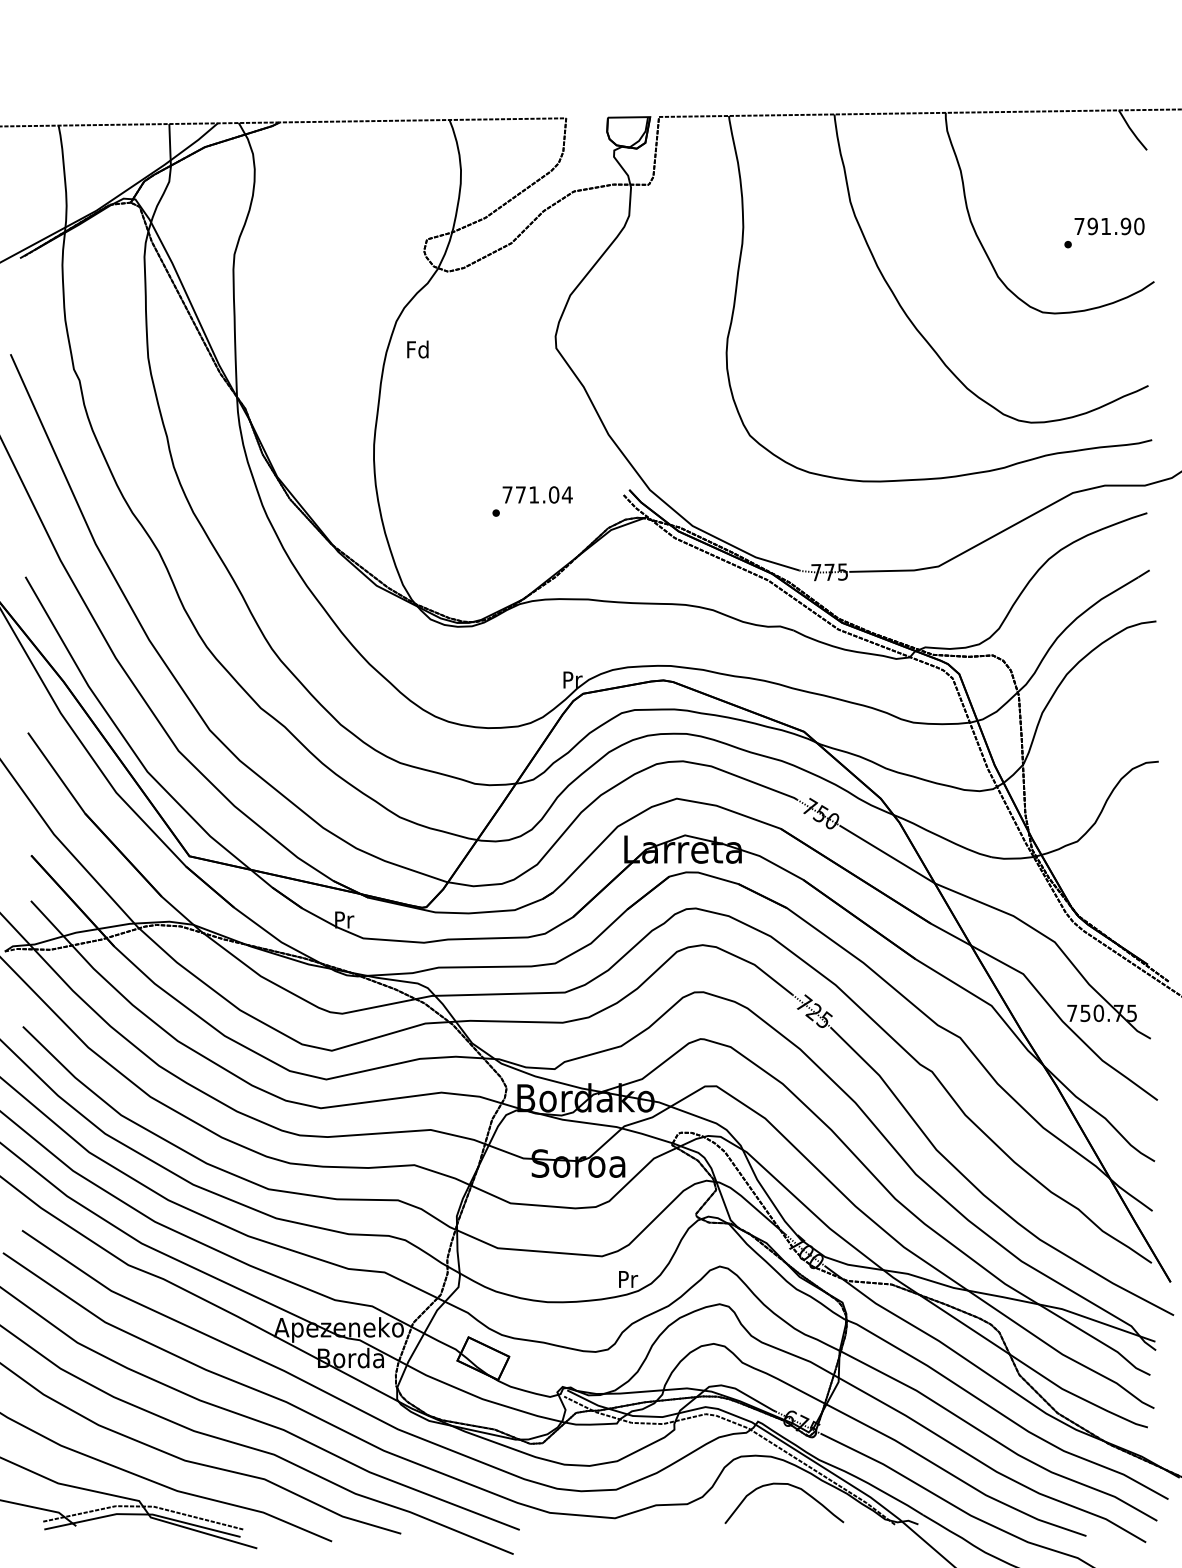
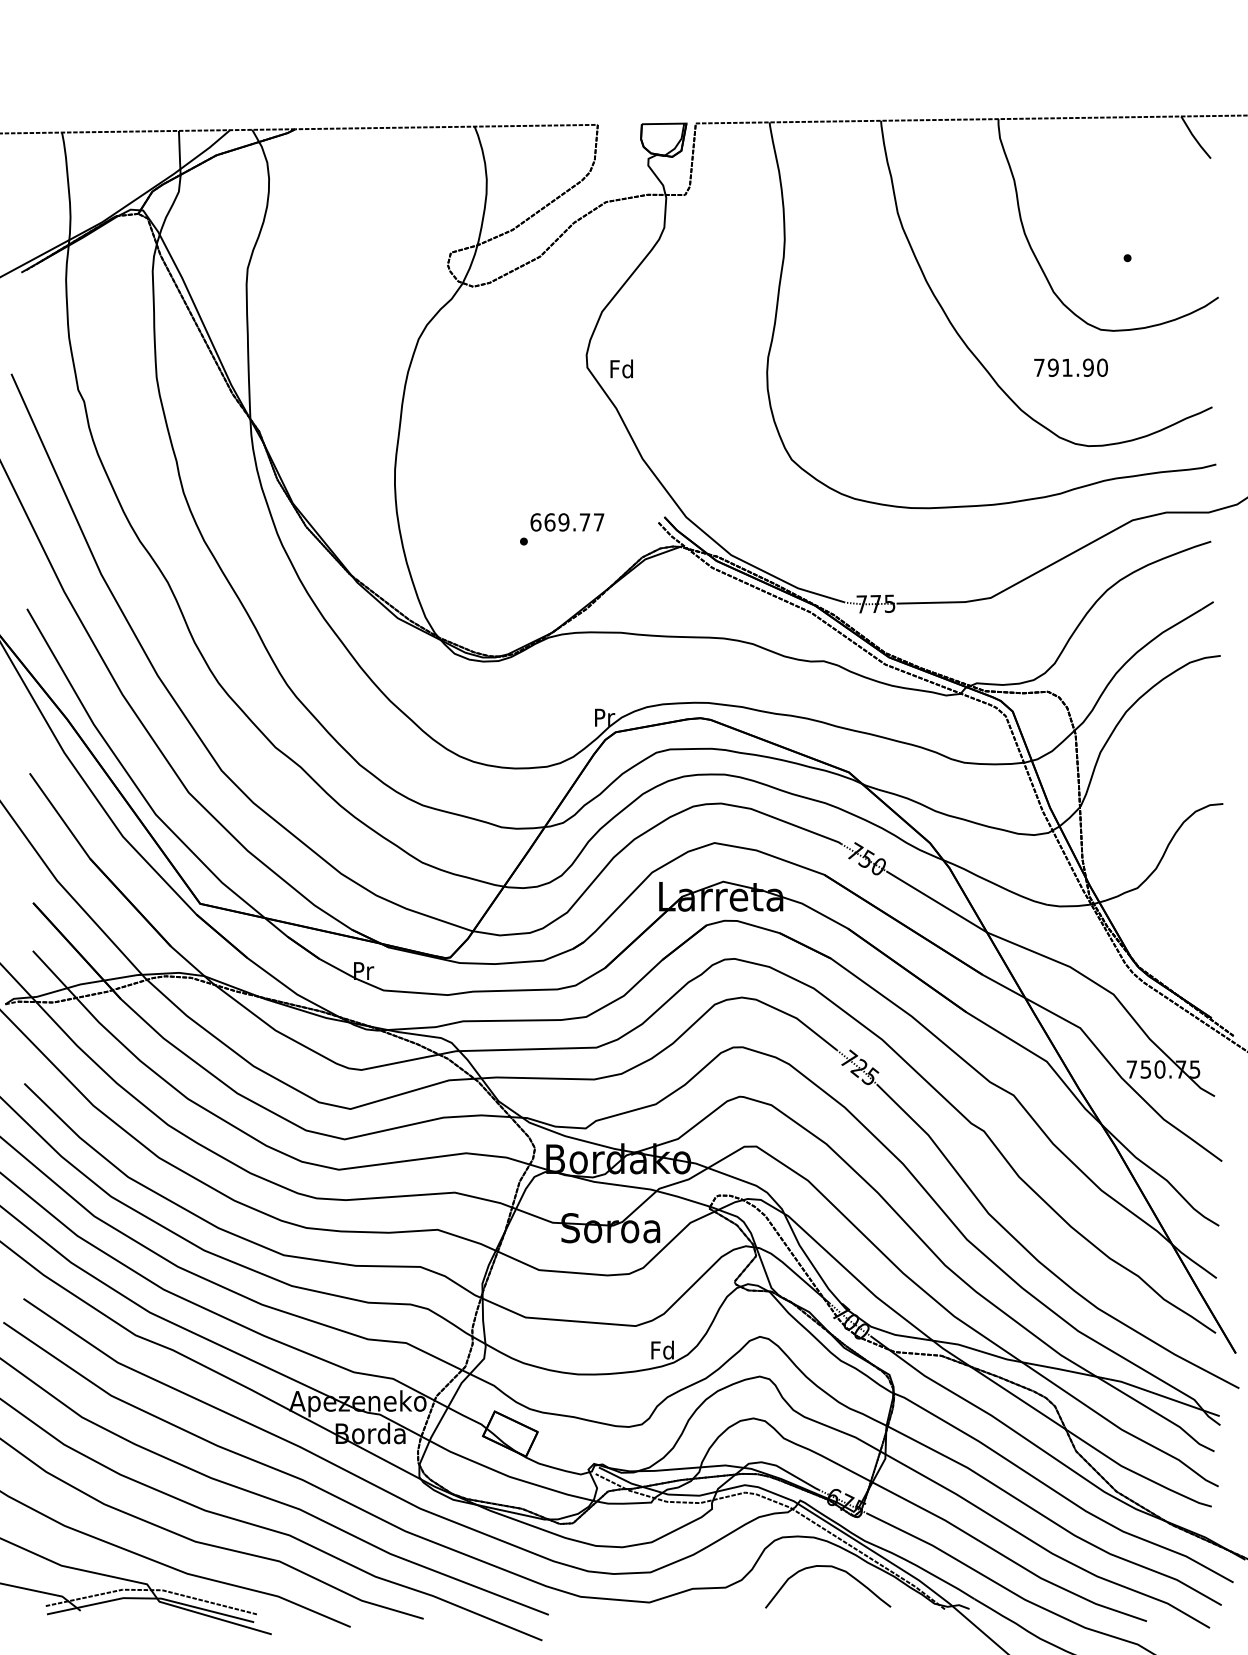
text: (1109, 226) -> (1071, 367), moved
text: (417, 349) -> (621, 368), moved
text: (537, 494) -> (567, 521), 771.04 -> 669.77
text: (627, 1279) -> (662, 1350), Pr -> Fd

